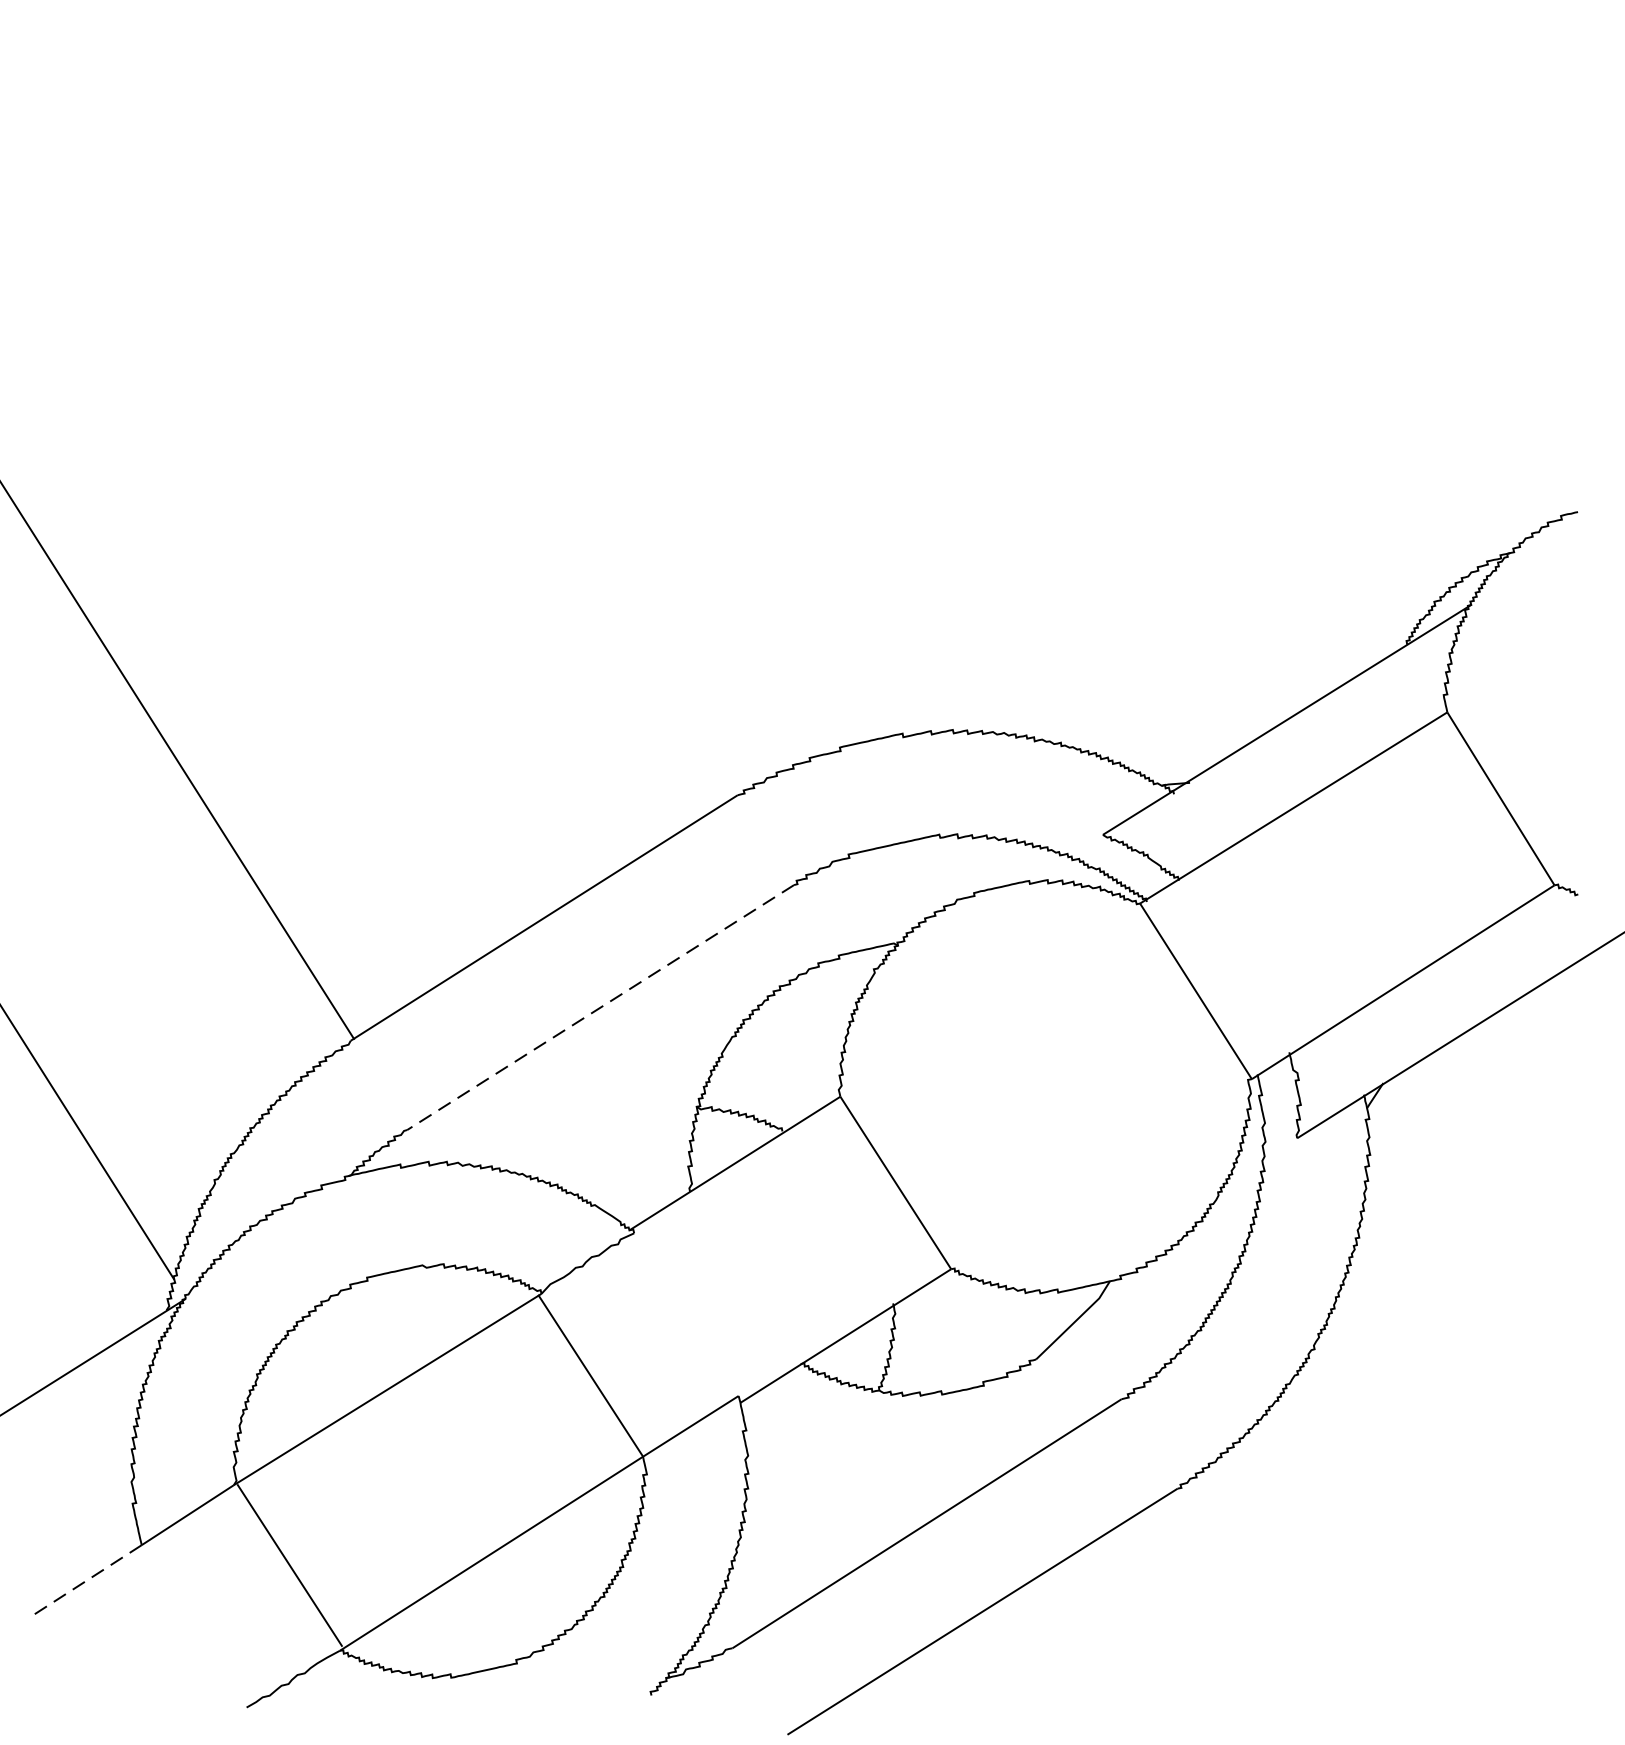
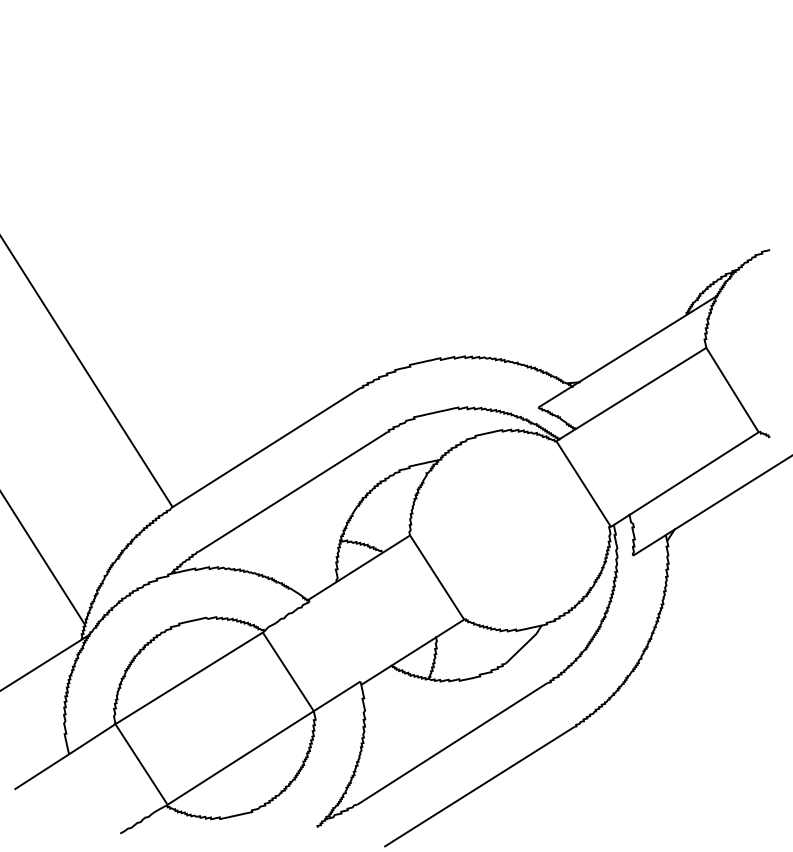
line: (601, 1006) -> (293, 491), dashed -> solid
line: (85, 1582) -> (41, 772), dashed -> solid

